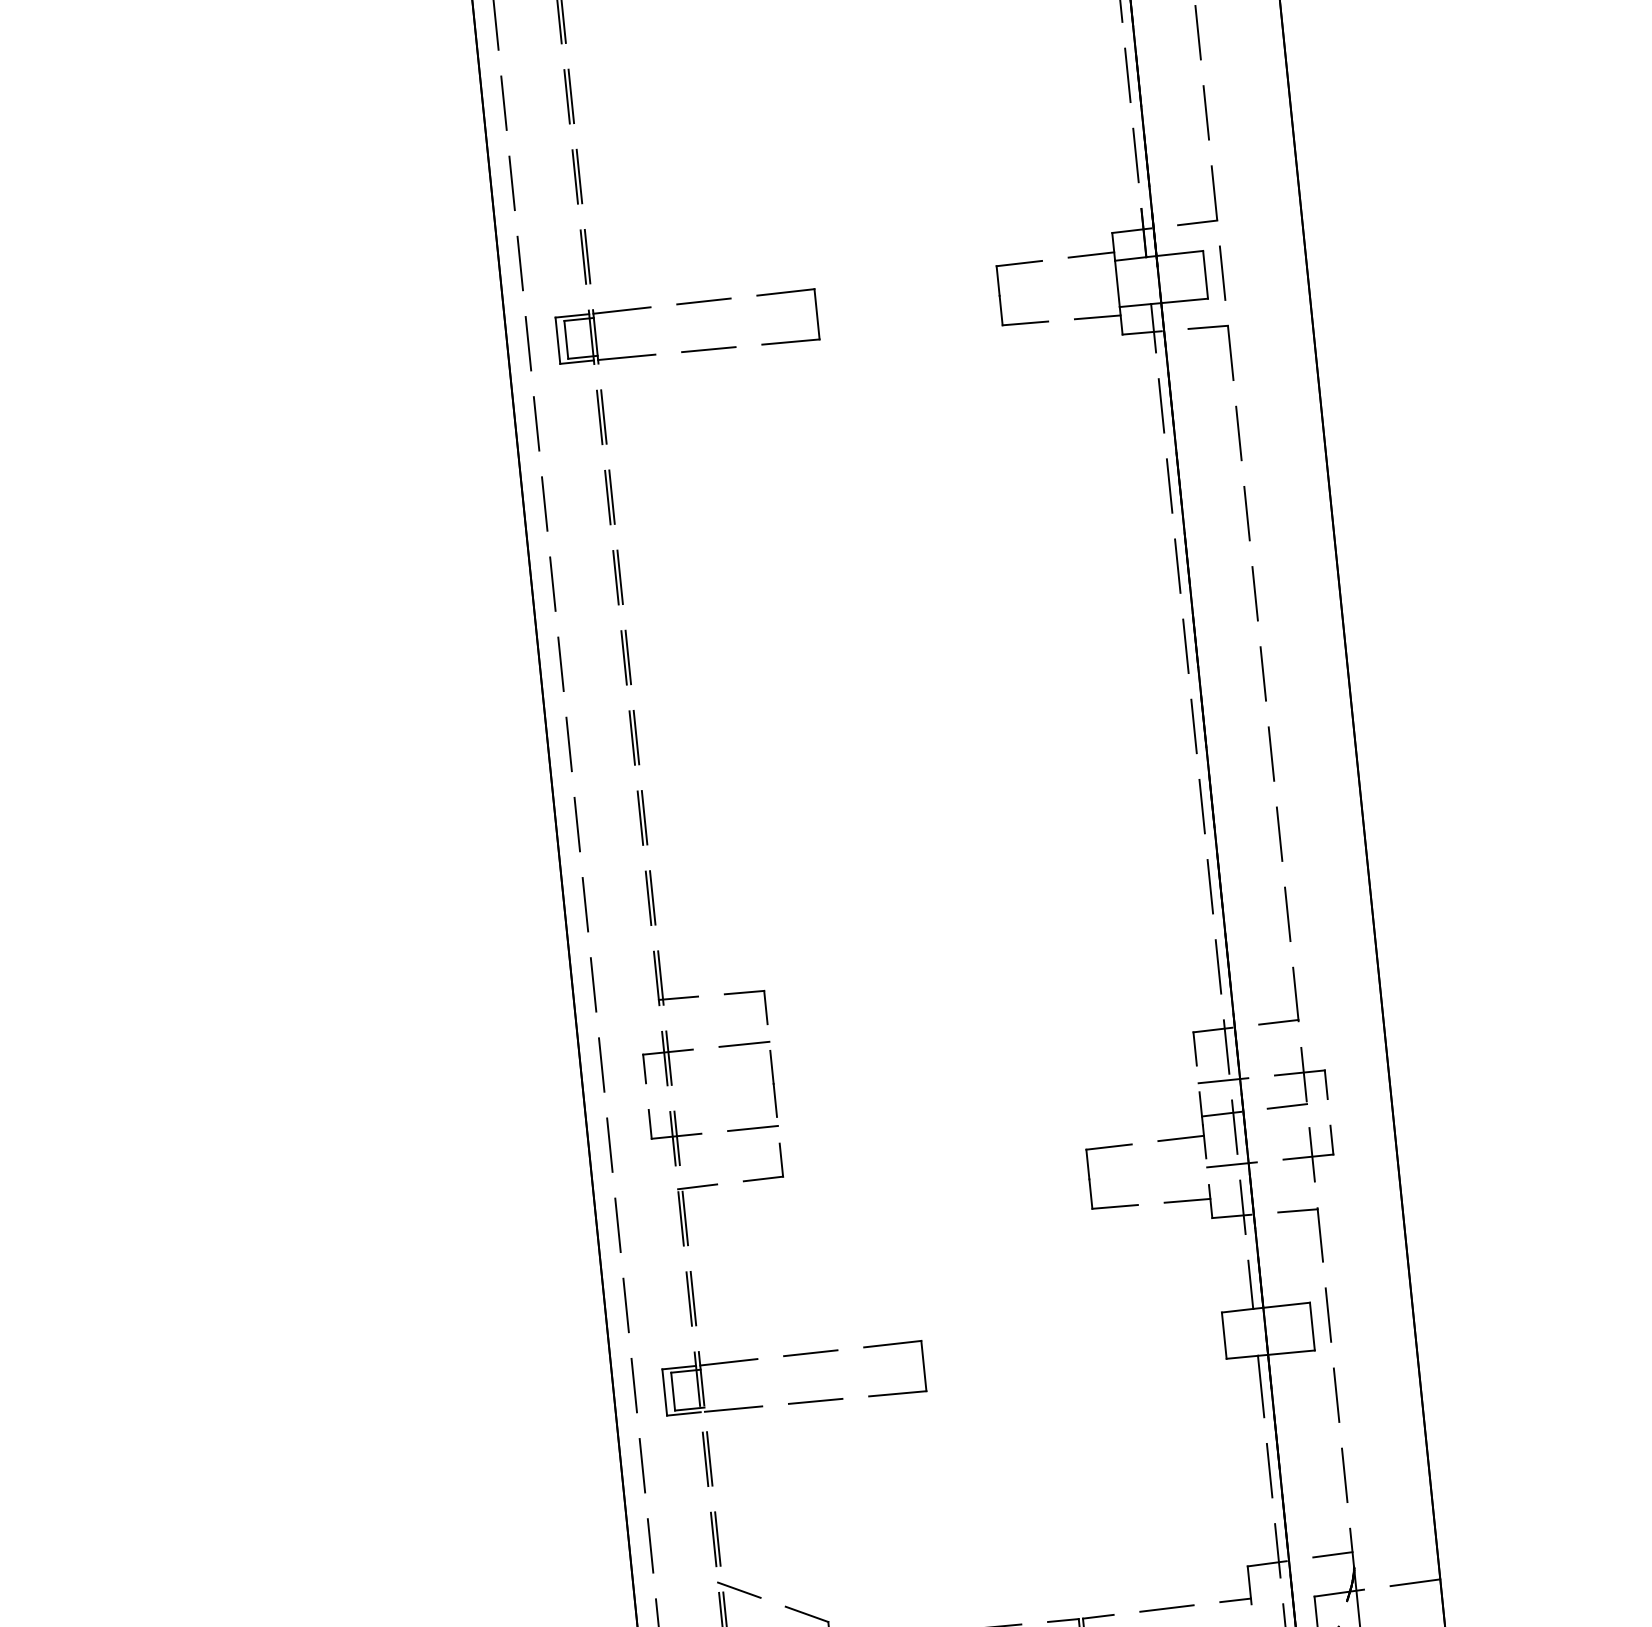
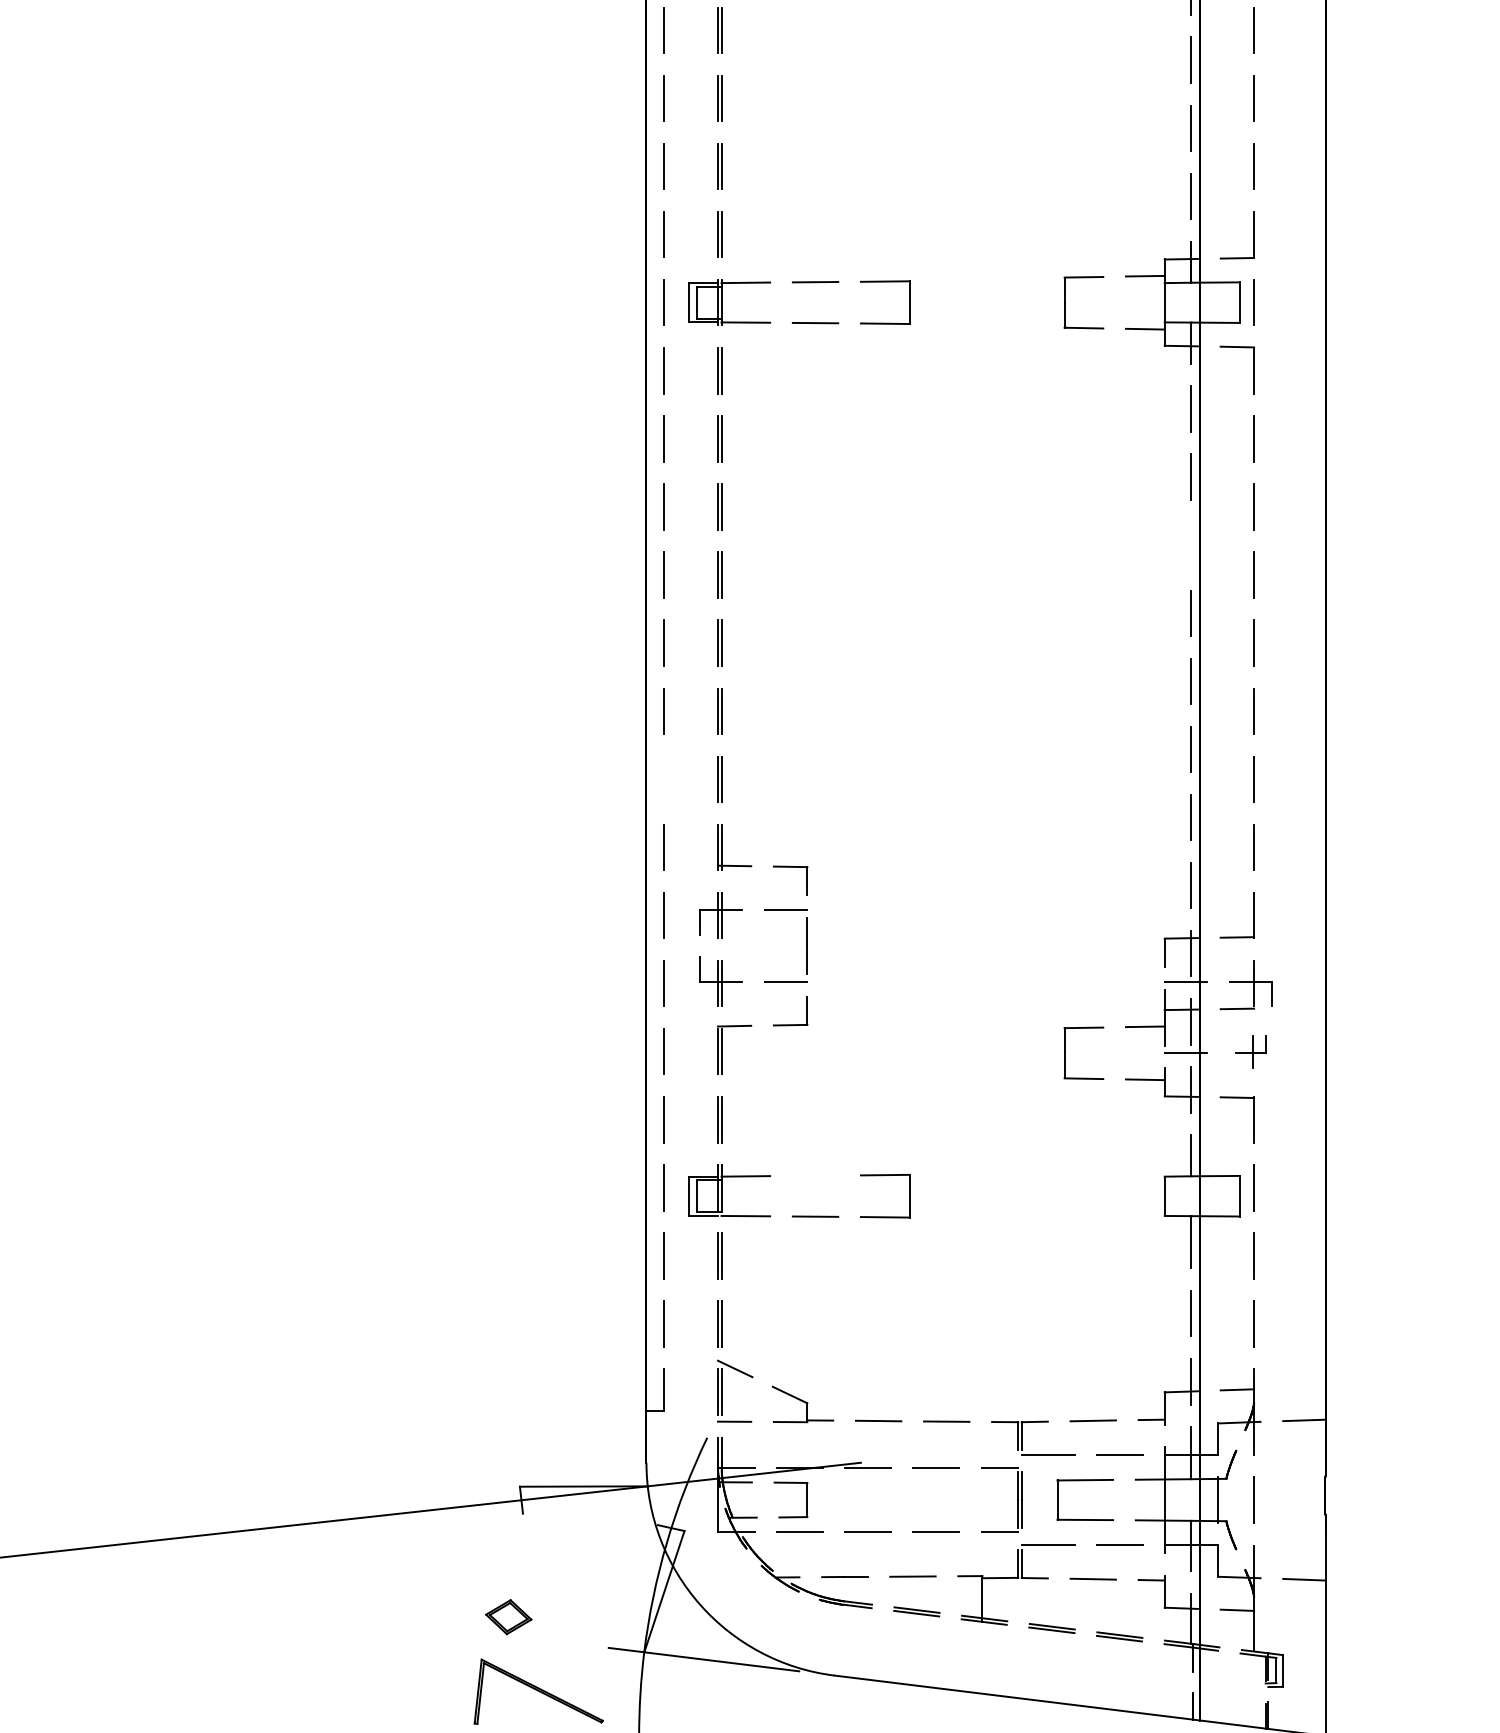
line: (1176, 566) -> (1190, 545), removed
line: (585, 904) -> (664, 779), removed
part: (1307, 1154) -> (1250, 1051), size x0.7
line: (810, 1352) -> (815, 1175), removed

